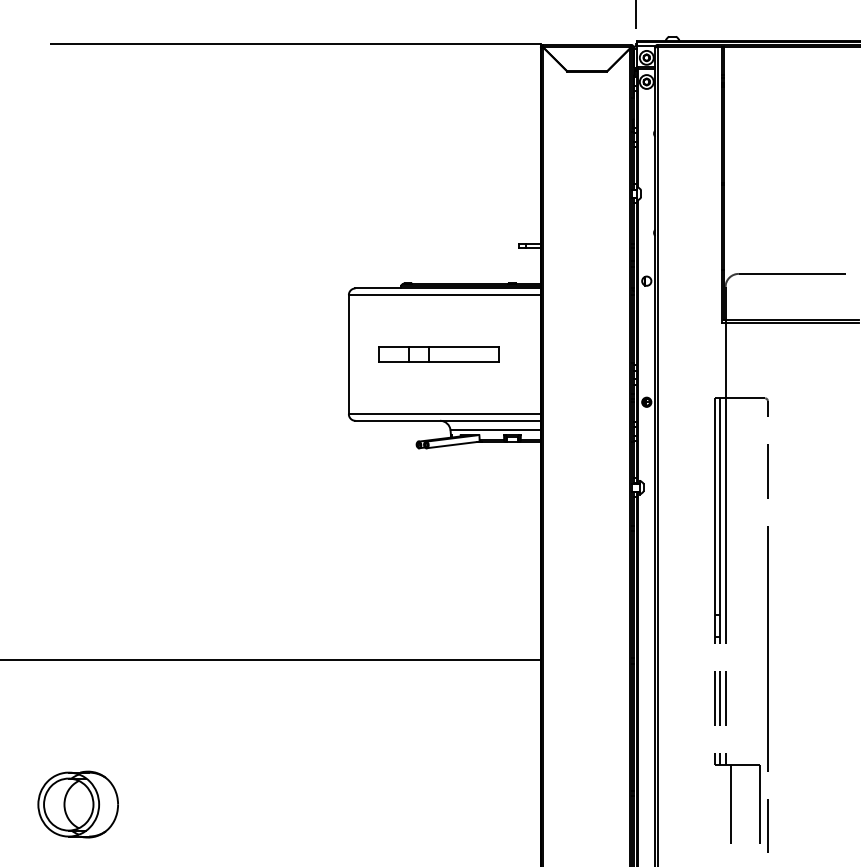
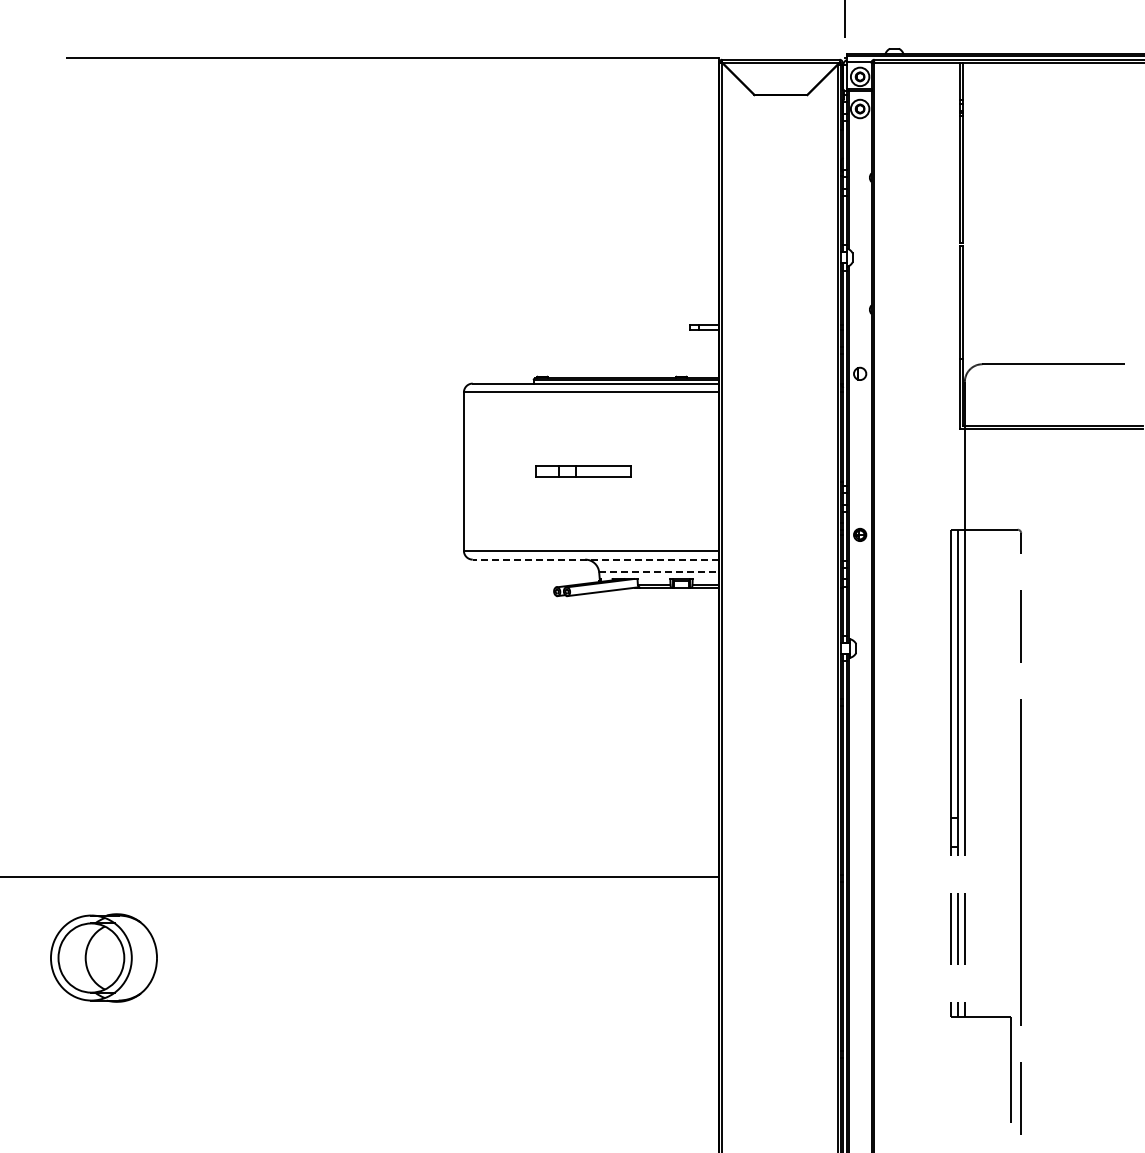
part: (438, 354) -> (583, 471), size x0.6
line: (447, 420) -> (595, 559), solid -> dashed
line: (495, 430) -> (659, 572), solid -> dashed
part: (77, 804) -> (103, 957), moved
line: (730, 804) -> (971, 1069), removed

